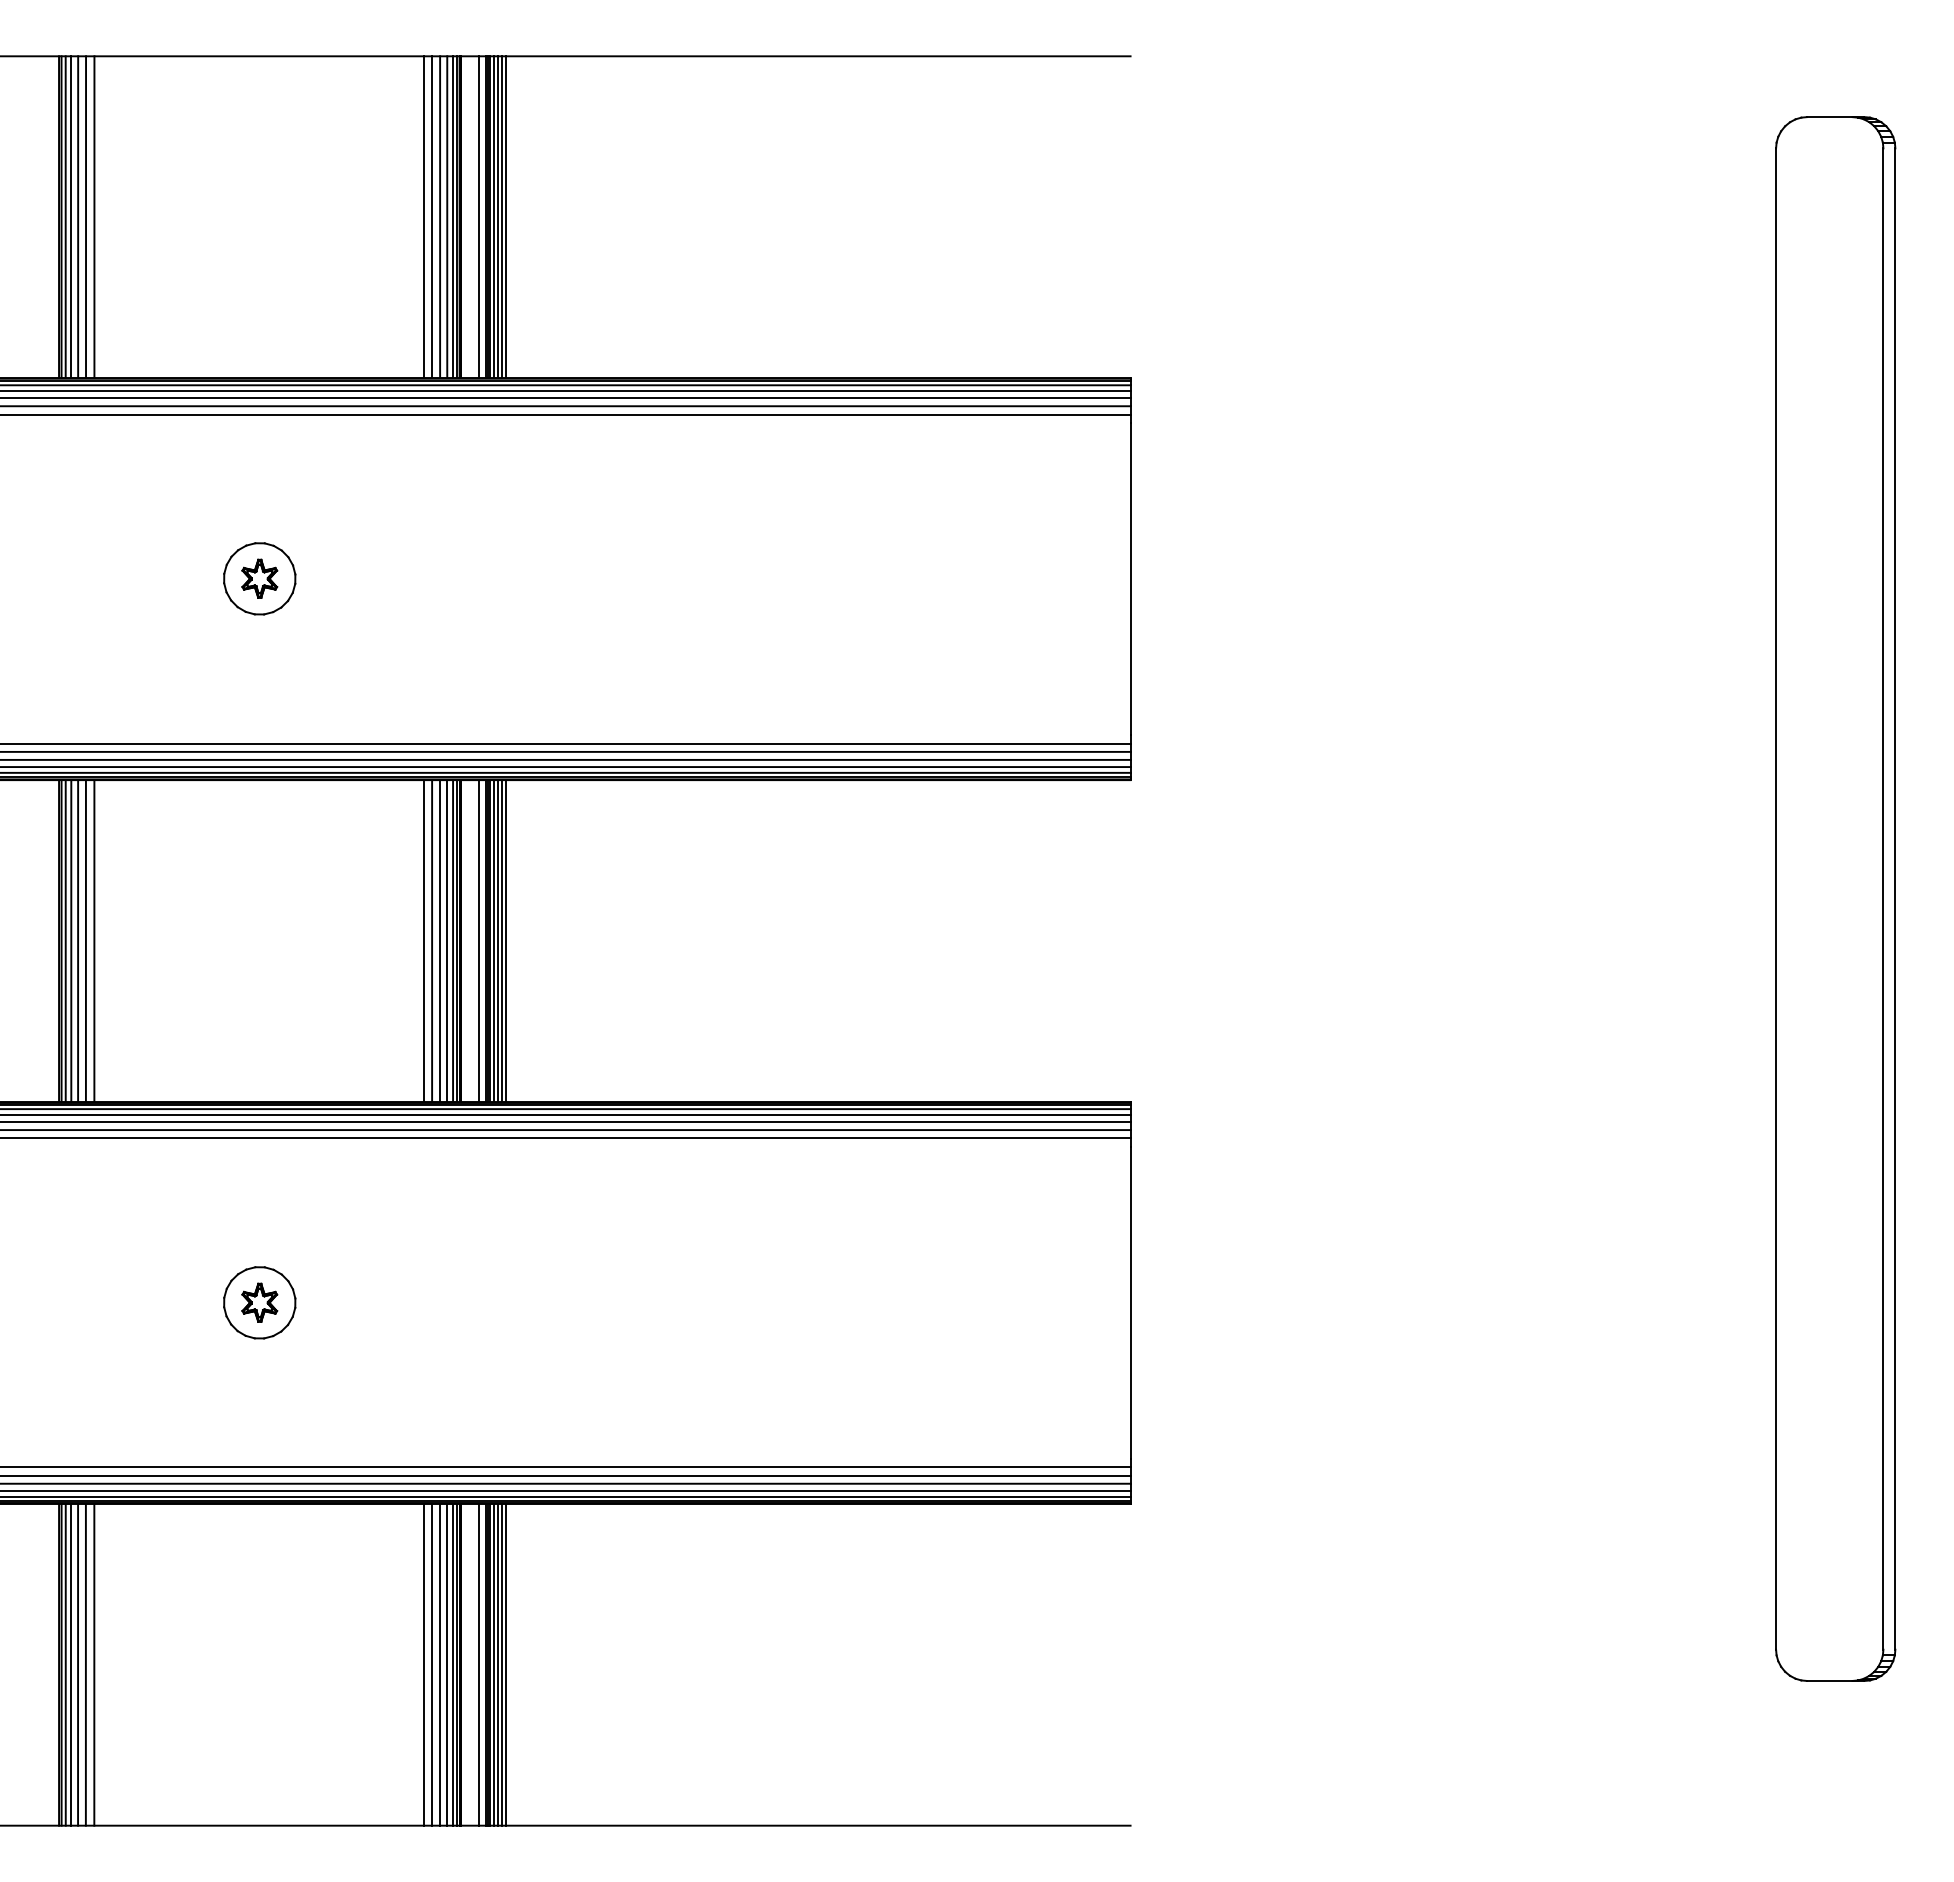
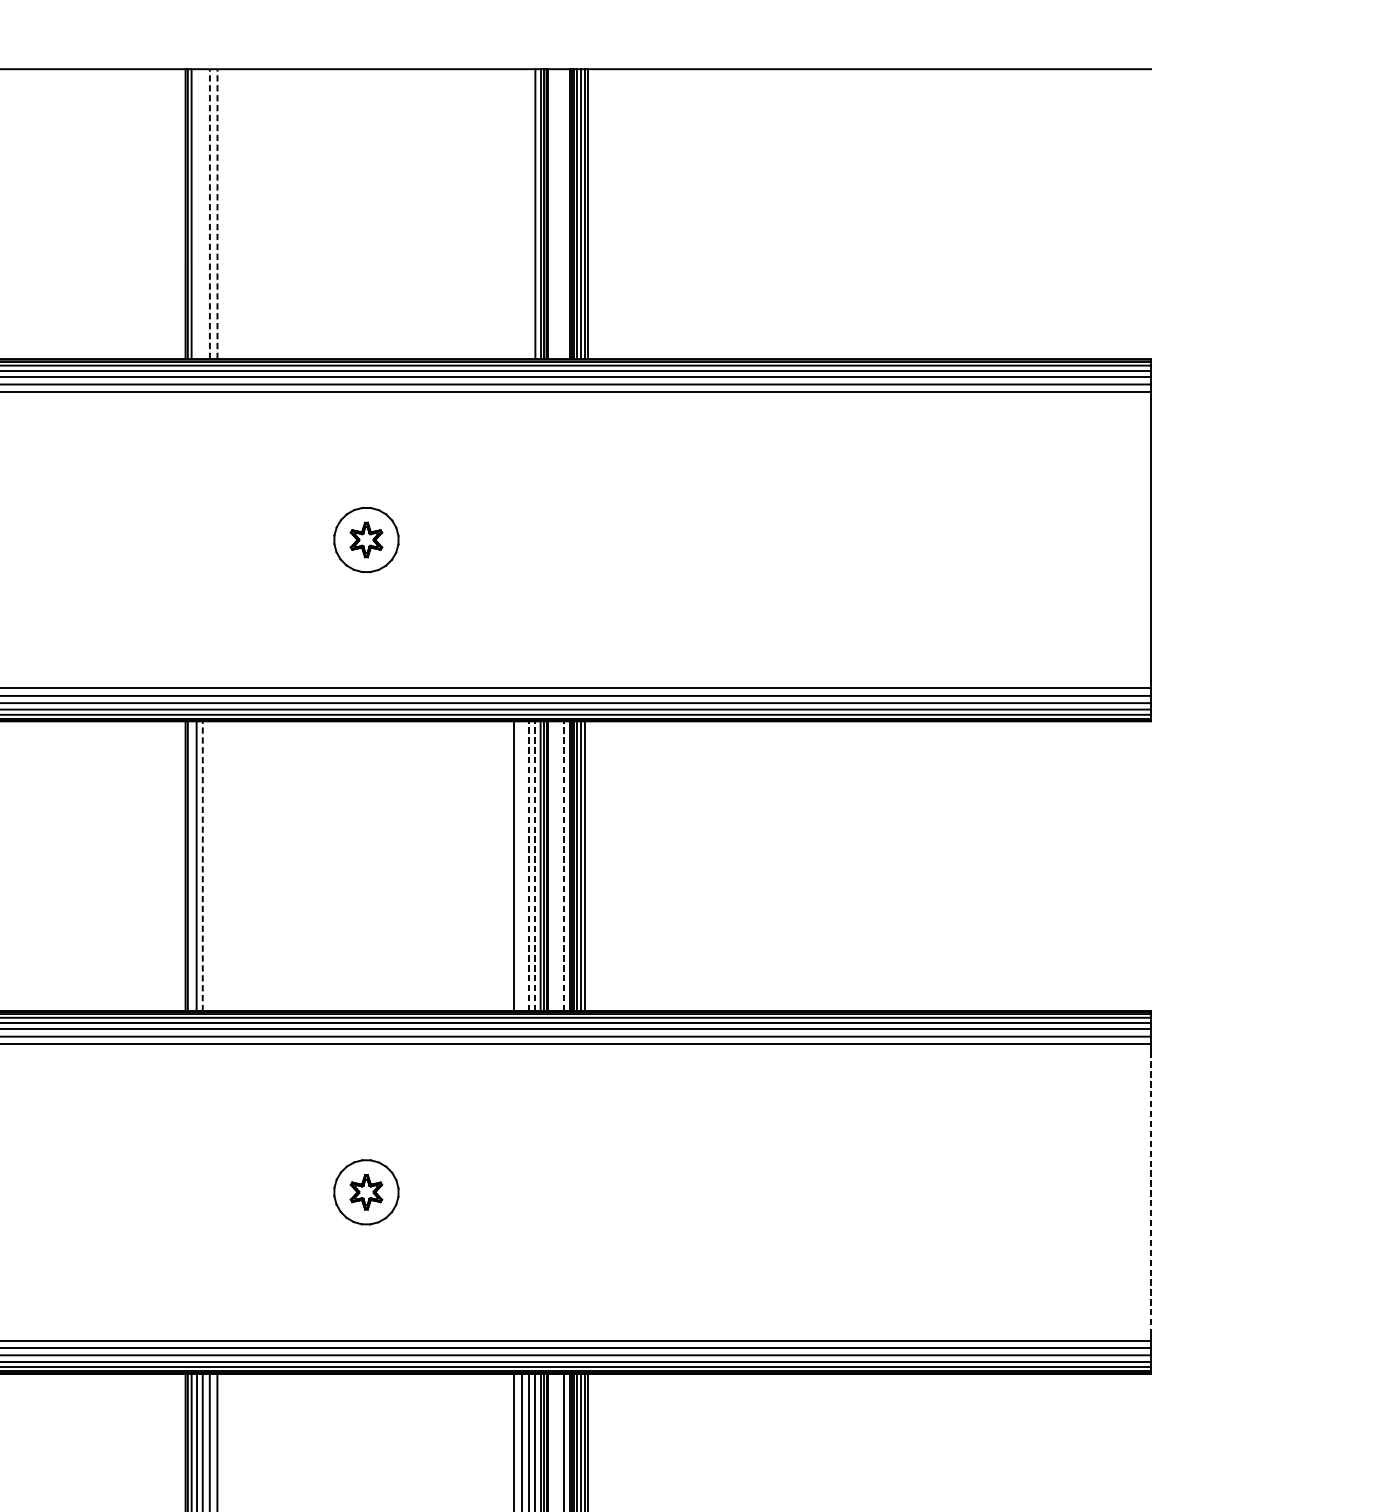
line: (71, 217) -> (196, 214), removed
line: (78, 217) -> (203, 214), removed
line: (86, 217) -> (210, 214), solid -> dashed
line: (94, 217) -> (217, 214), solid -> dashed
line: (423, 217) -> (513, 214), removed
line: (432, 217) -> (522, 214), removed
line: (440, 217) -> (529, 214), removed
line: (479, 217) -> (564, 214), removed
line: (65, 940) -> (191, 865), removed
line: (78, 940) -> (203, 865), solid -> dashed
line: (85, 940) -> (209, 865), removed
line: (94, 940) -> (217, 865), removed
line: (432, 940) -> (522, 865), removed
line: (440, 940) -> (529, 865), solid -> dashed
line: (447, 940) -> (535, 865), solid -> dashed
line: (479, 940) -> (564, 865), solid -> dashed
line: (506, 940) -> (588, 865), removed
line: (1130, 1303) -> (1150, 1192), solid -> dashed

